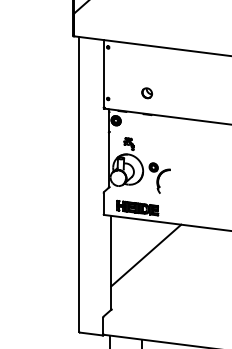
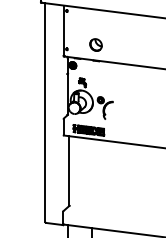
part: (146, 93) -> (95, 45), size x1.6
line: (146, 255) -> (95, 165), removed

